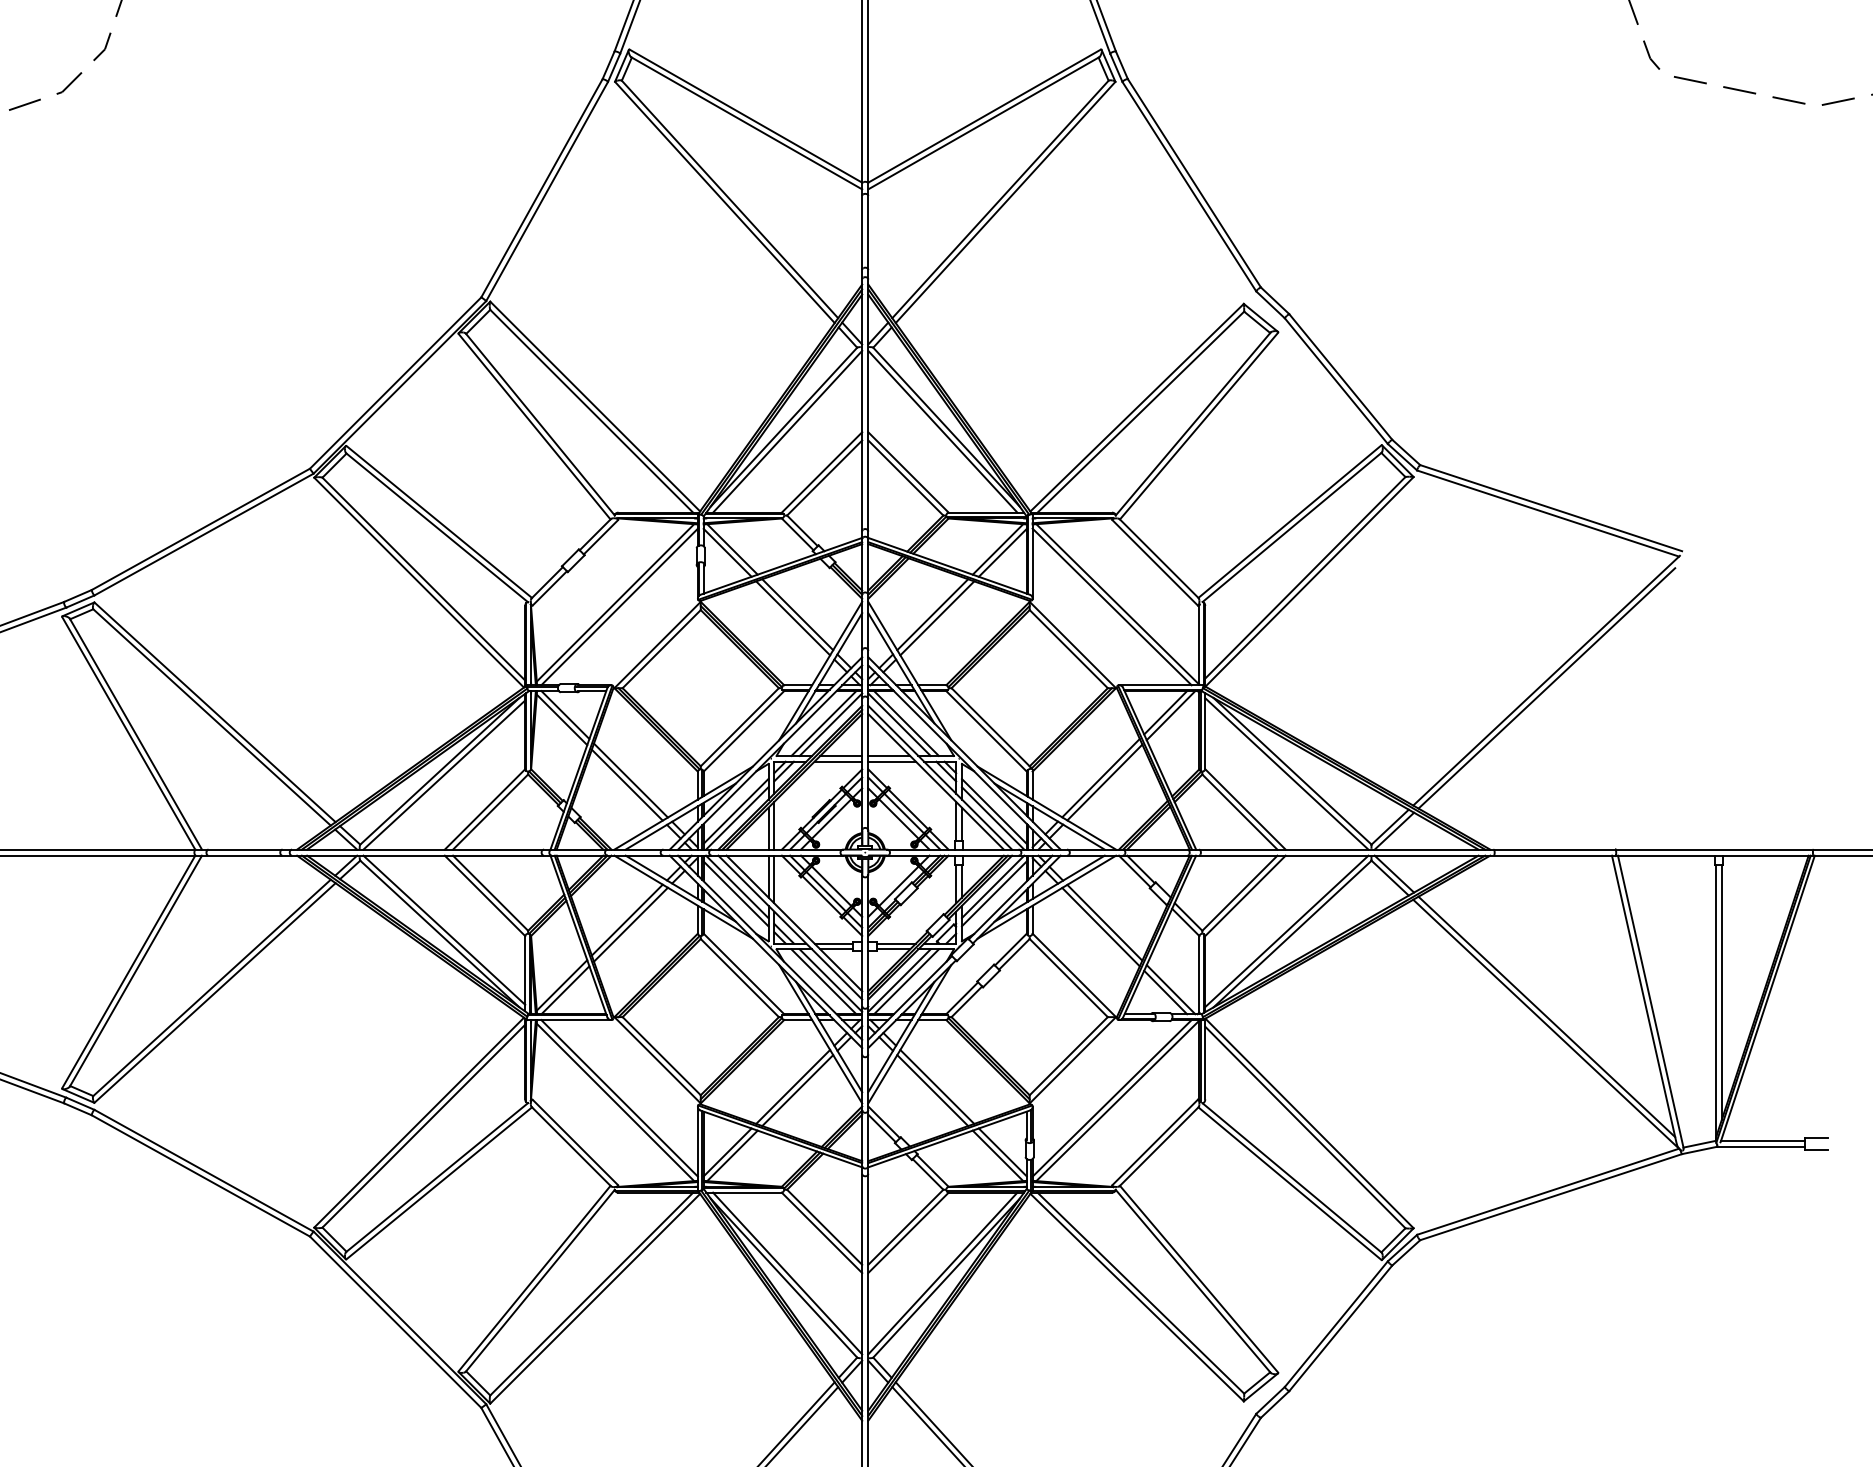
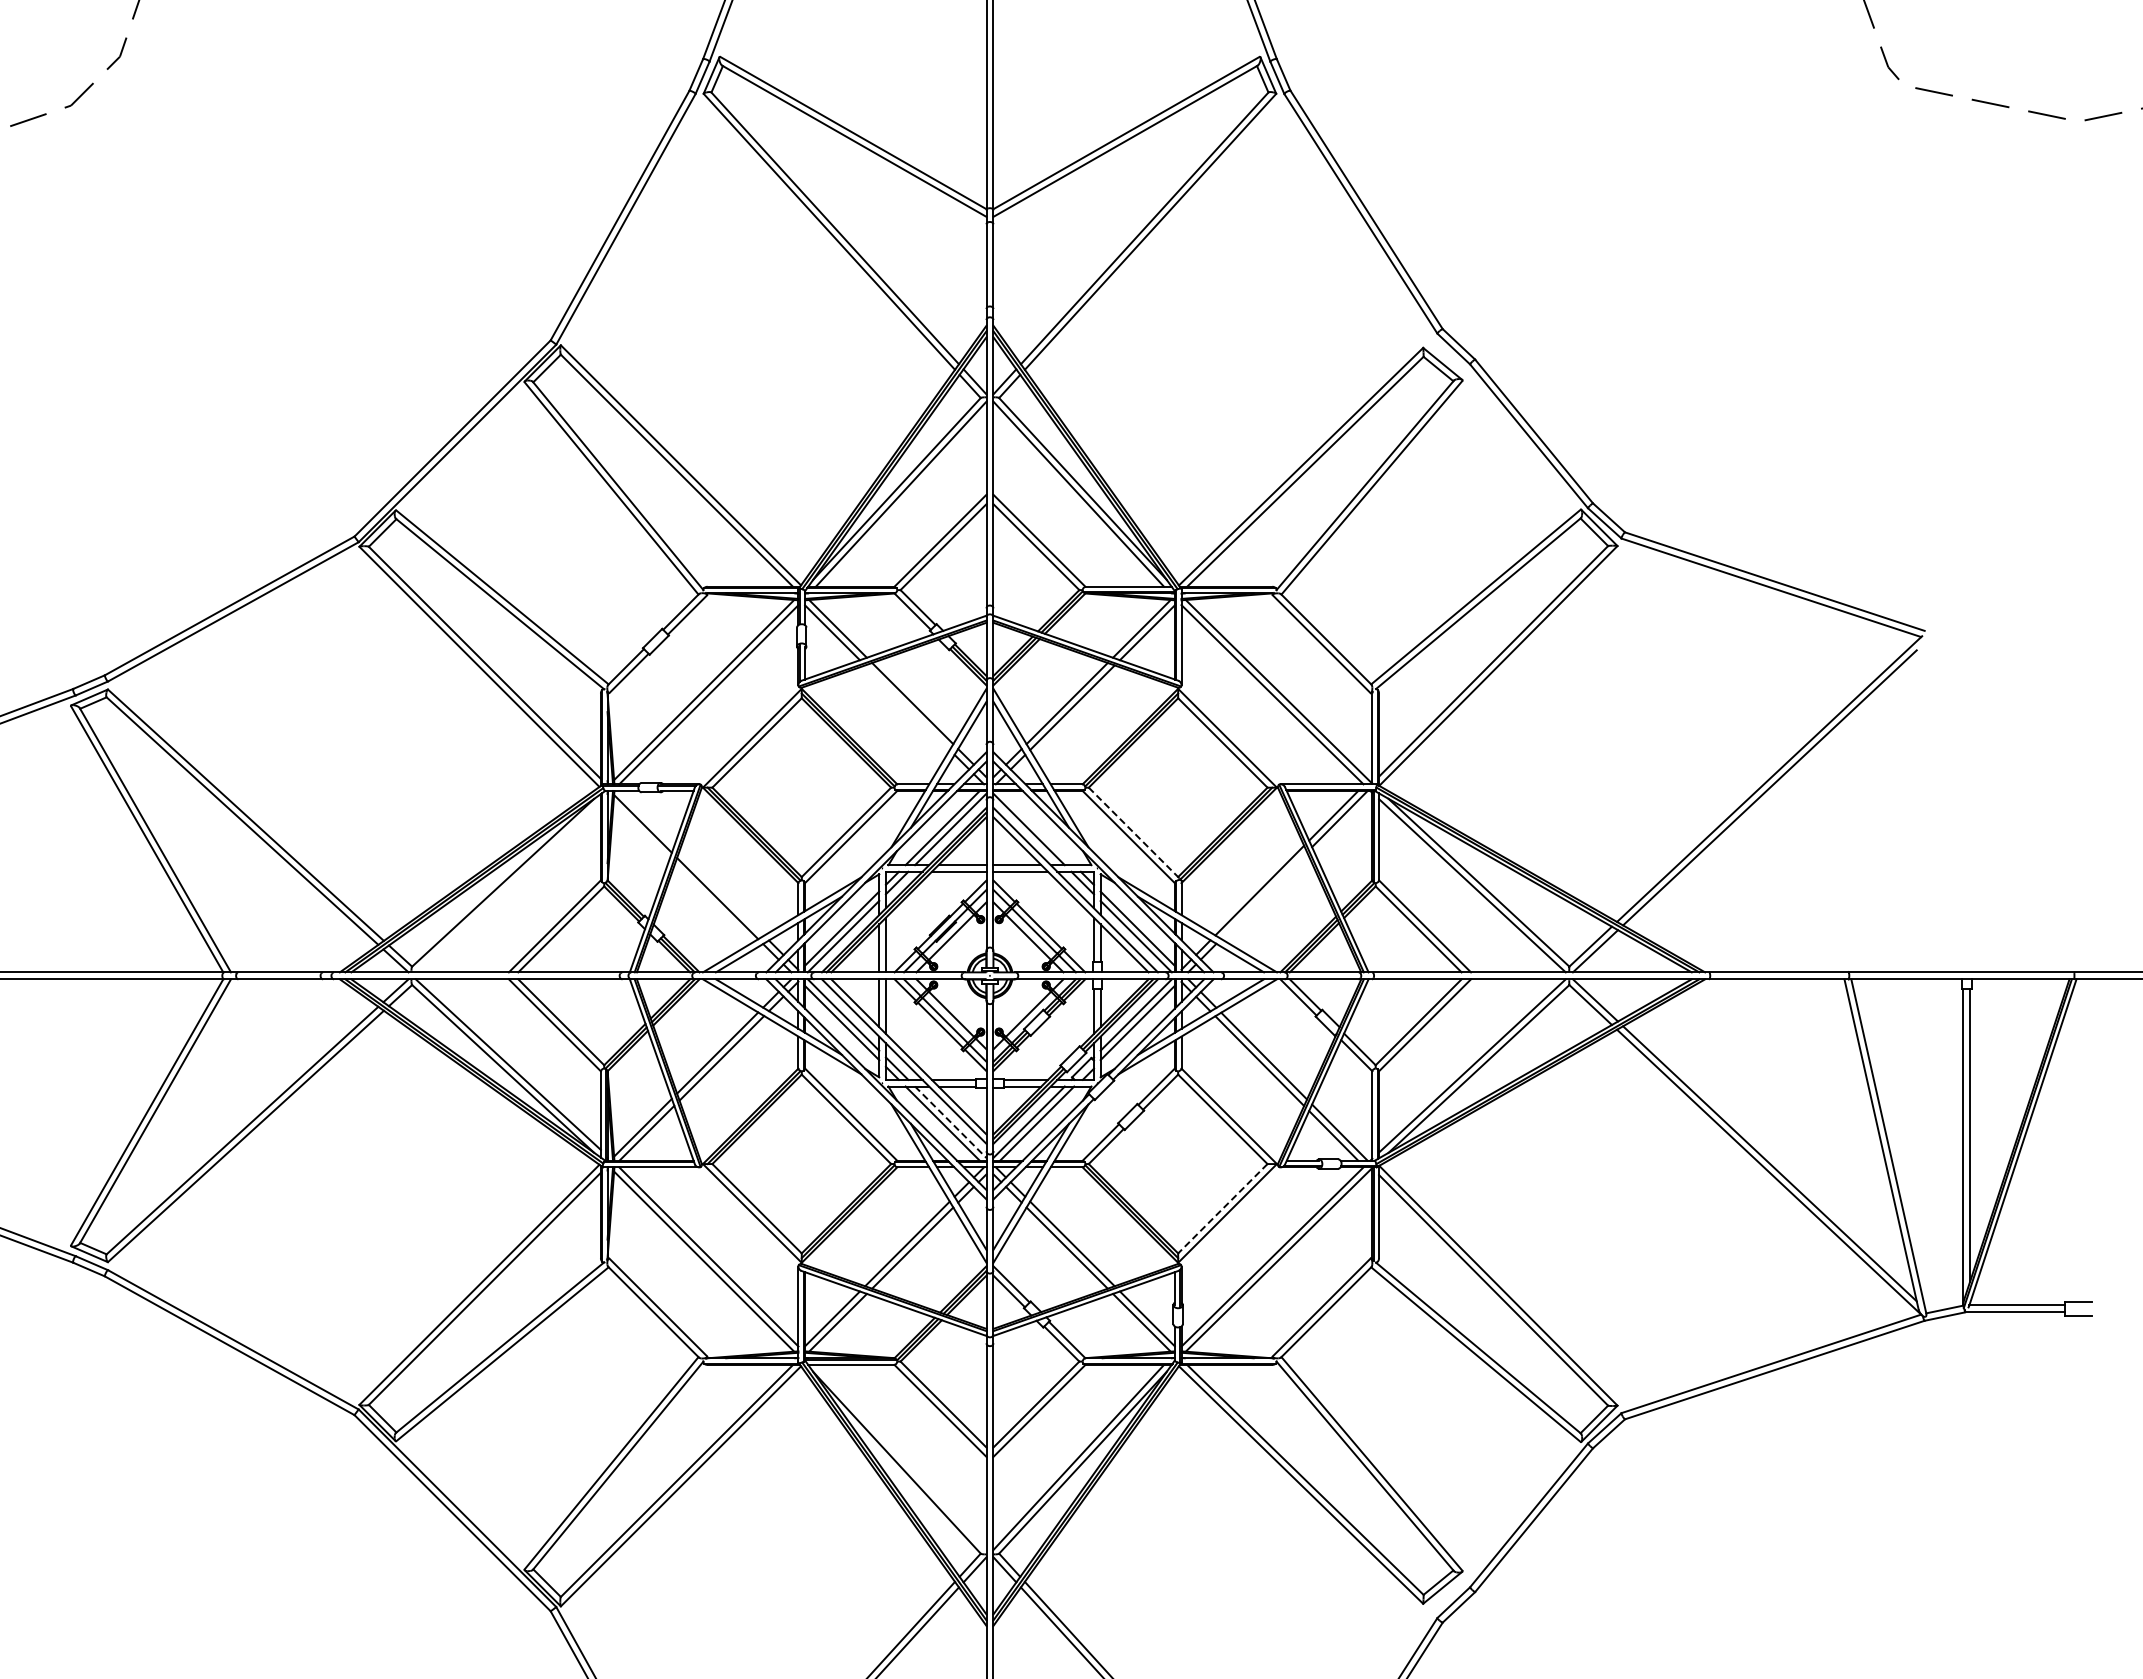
line: (793, 618) -> (907, 707), removed
line: (565, 714) -> (646, 817), removed
line: (906, 723) -> (1037, 827), removed
line: (991, 728) -> (1134, 833), solid -> dashed
line: (443, 774) -> (507, 886), removed
line: (630, 780) -> (721, 893), removed
line: (1105, 782) -> (1264, 895), removed
line: (830, 980) -> (950, 1122), solid -> dashed
line: (1068, 1056) -> (1222, 1209), solid -> dashed
line: (787, 1273) -> (900, 1457), removed

